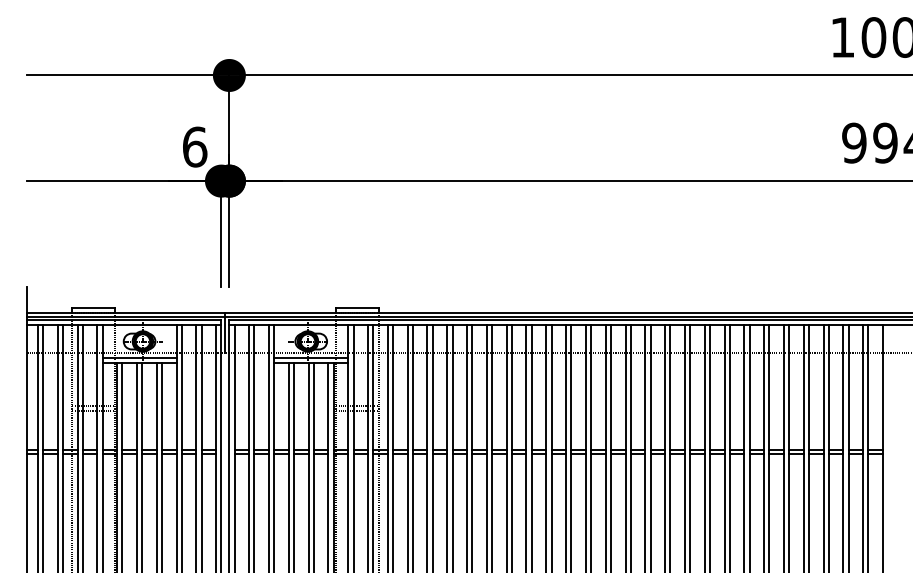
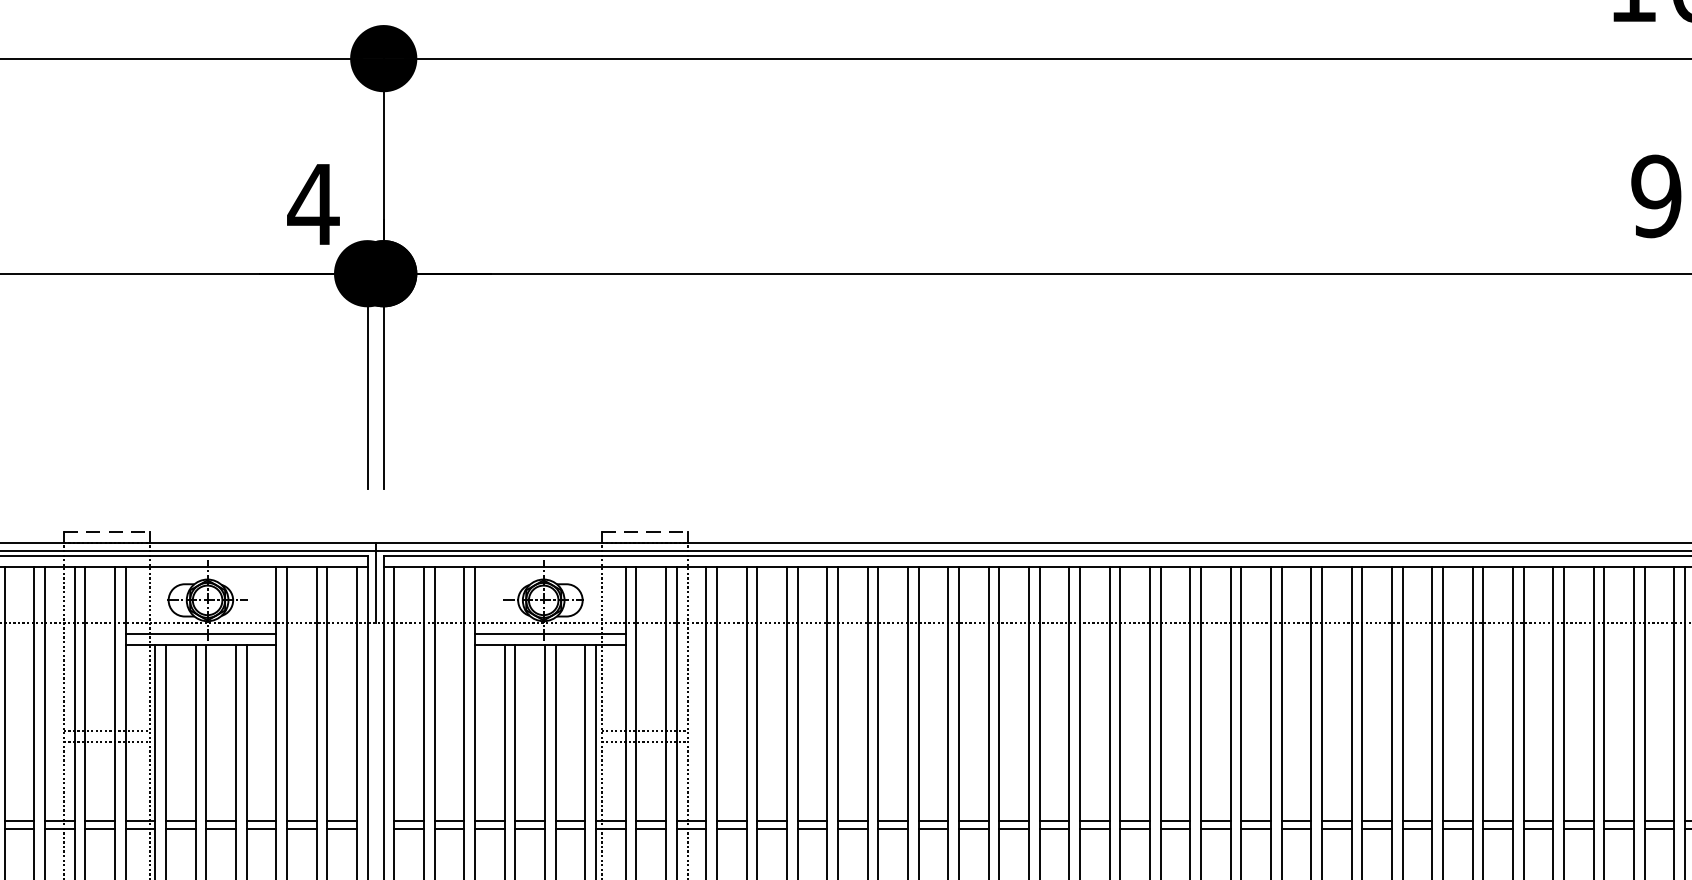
text: (194, 146) -> (312, 203), 6 -> 4
line: (93, 307) -> (107, 531), solid -> dashed
line: (357, 307) -> (644, 531), solid -> dashed

